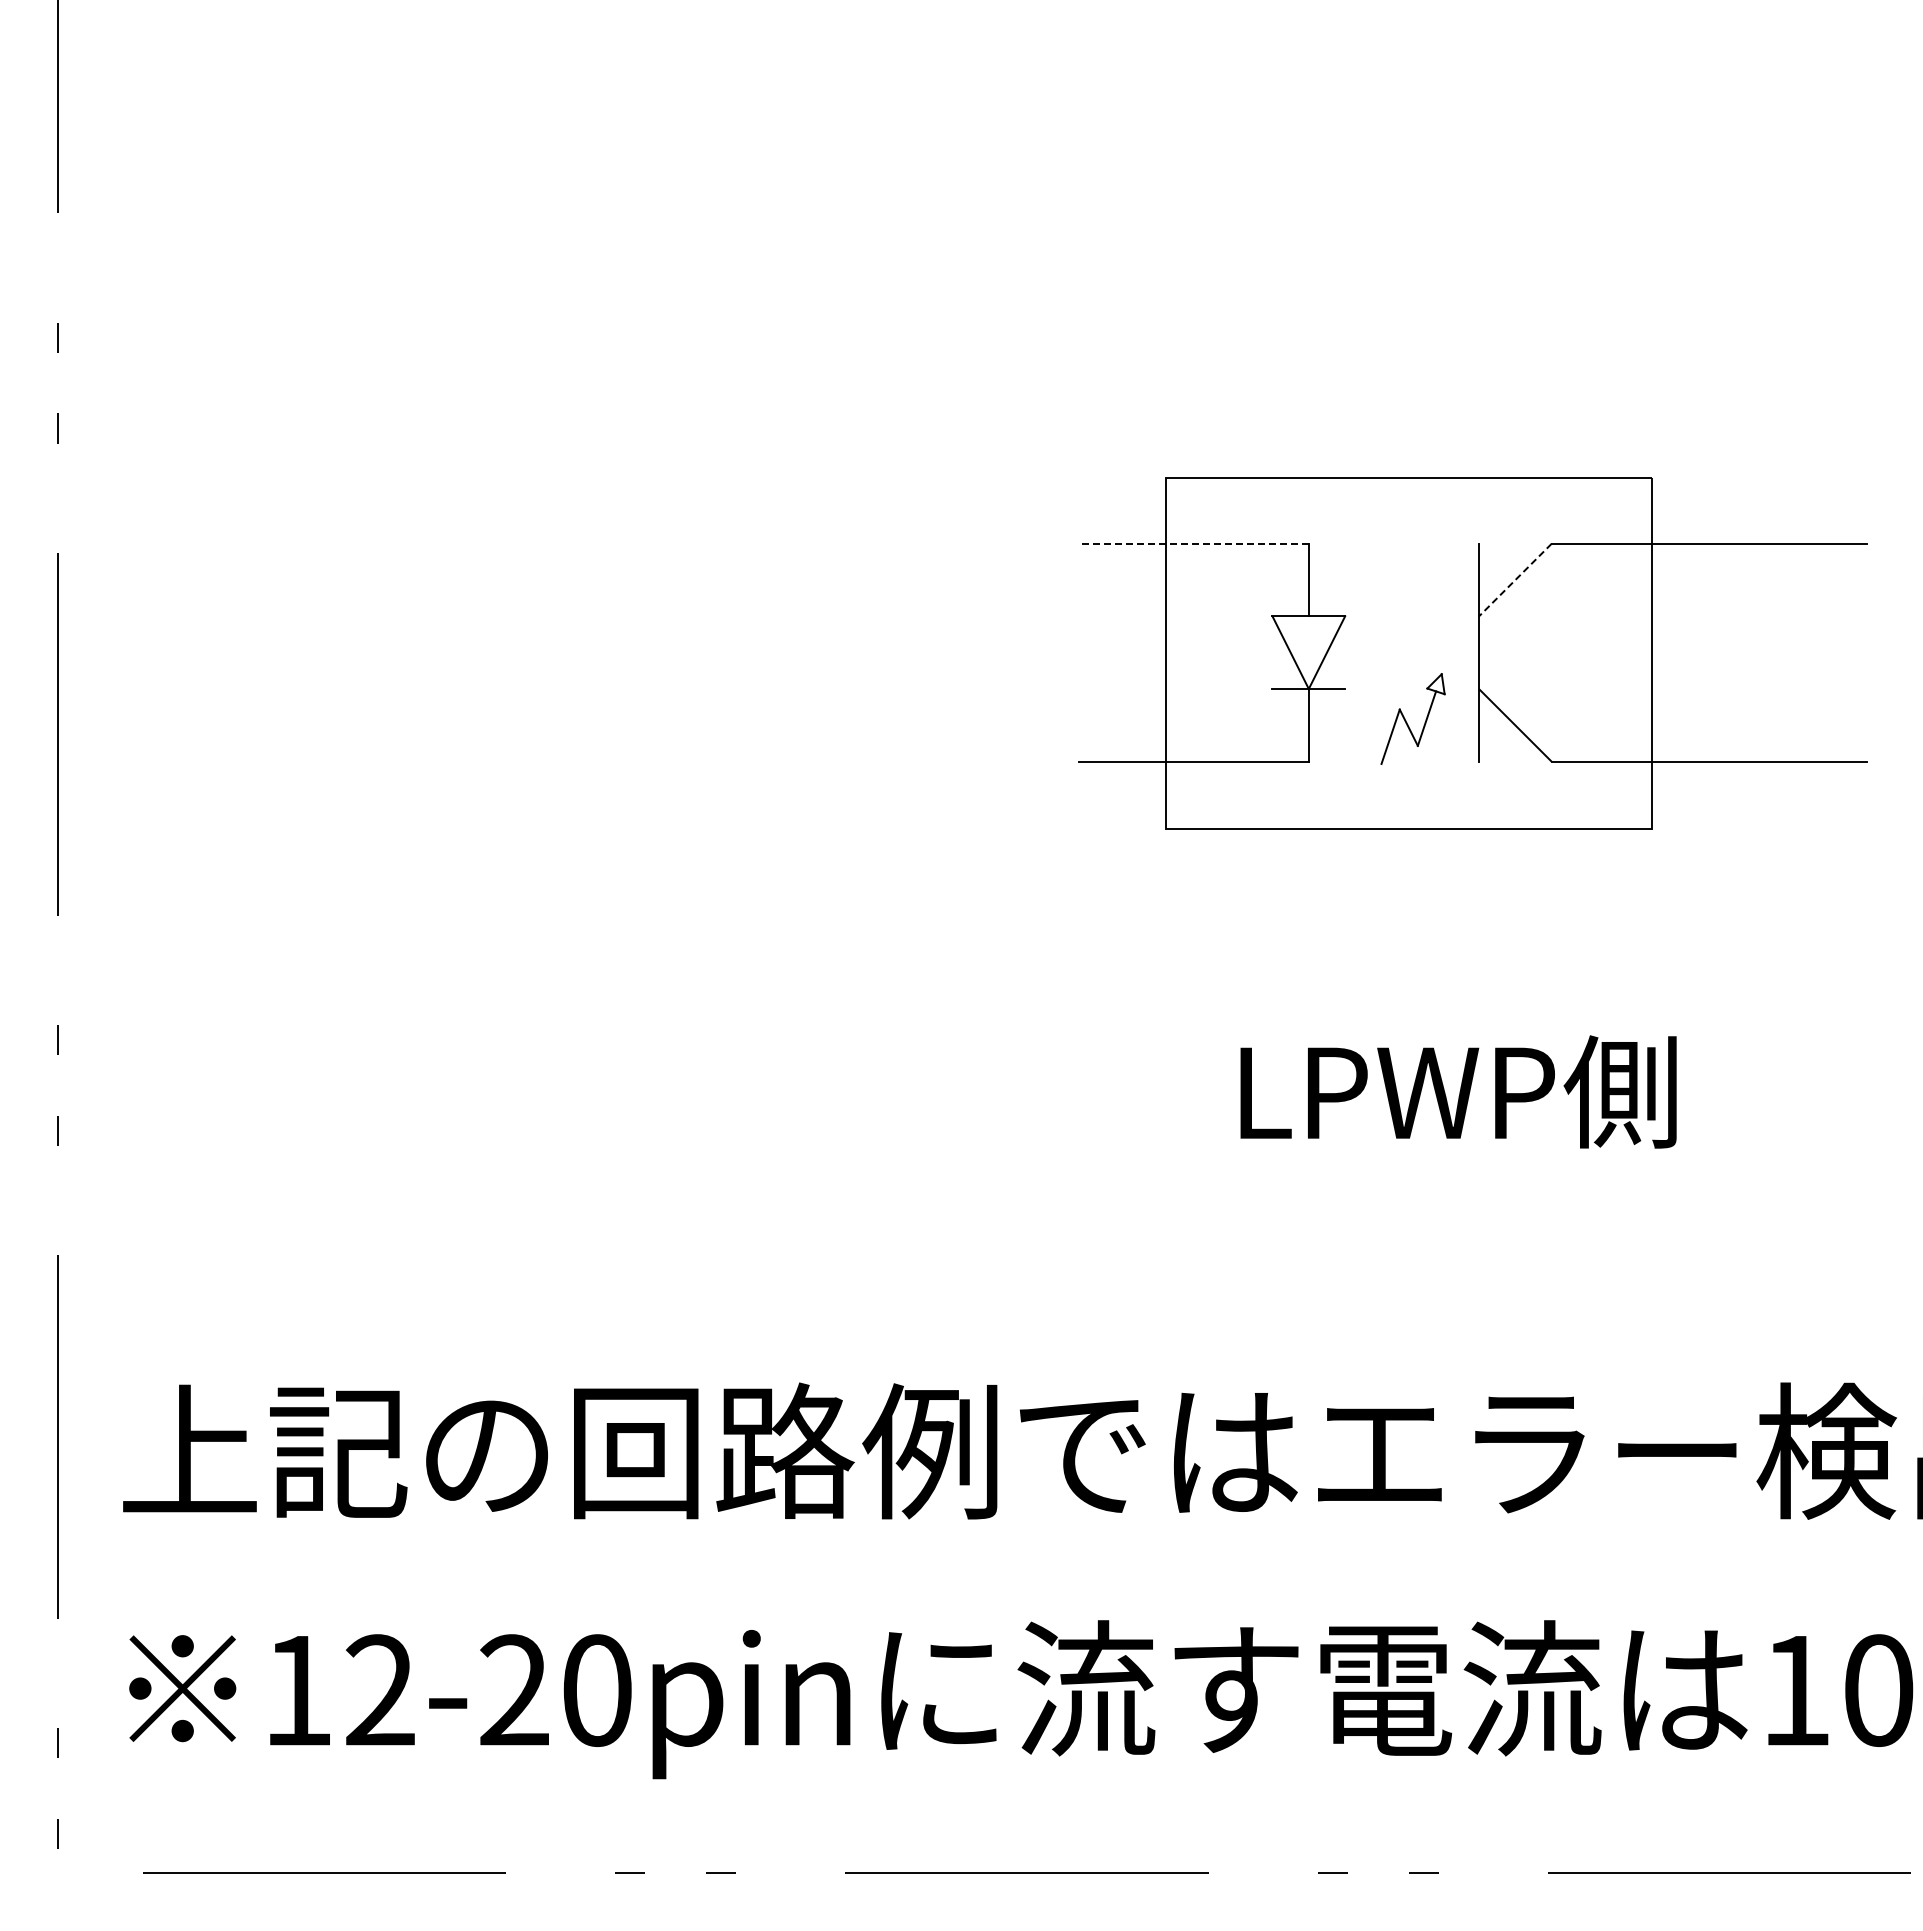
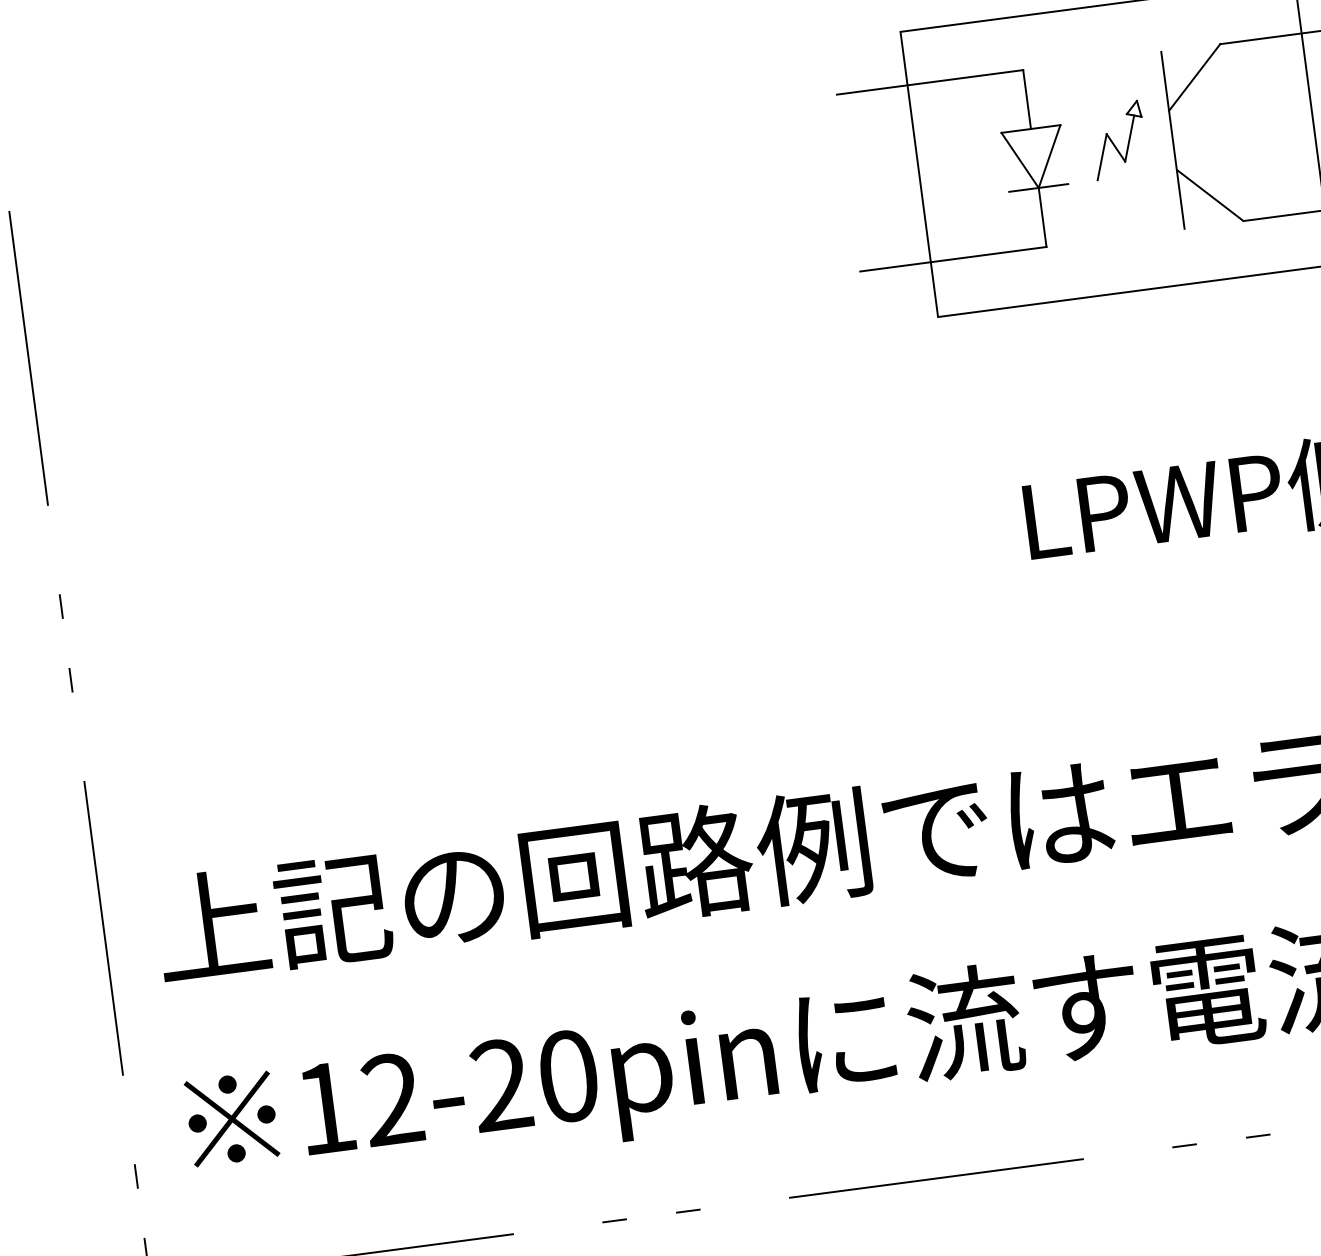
line: (1194, 543) -> (930, 82), dashed -> solid
line: (1515, 580) -> (1194, 77), dashed -> solid
part: (1406, 720) -> (1113, 142), moved

